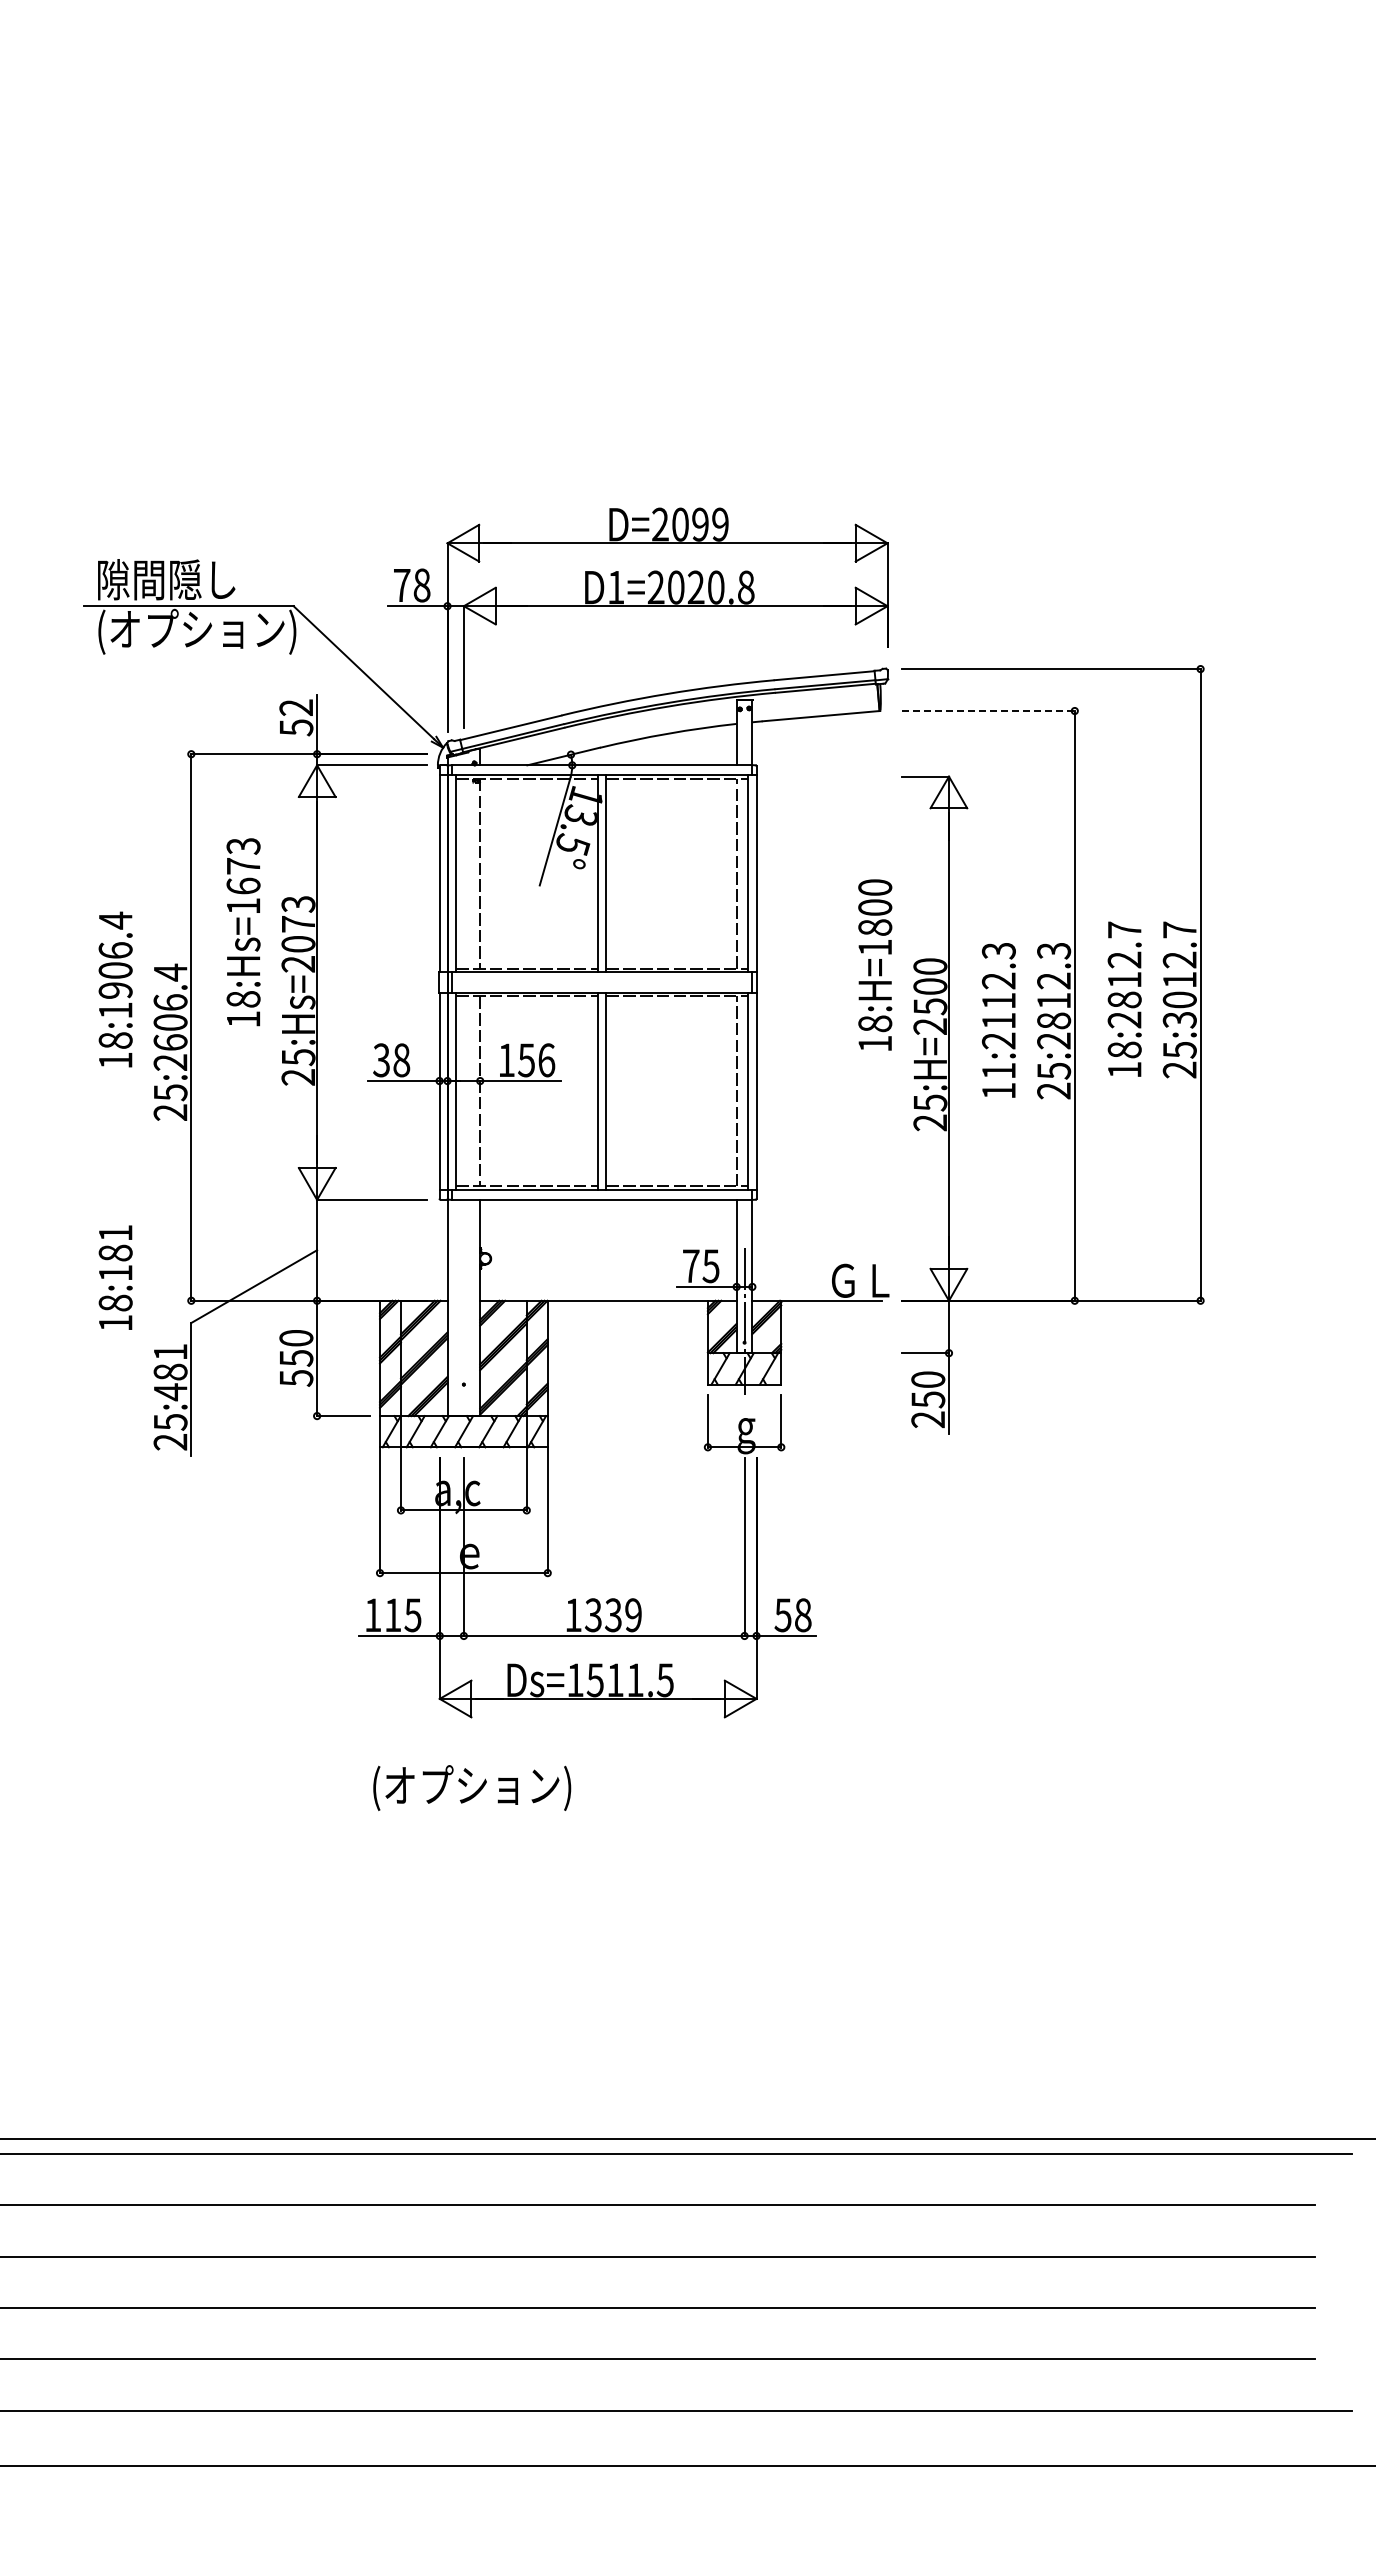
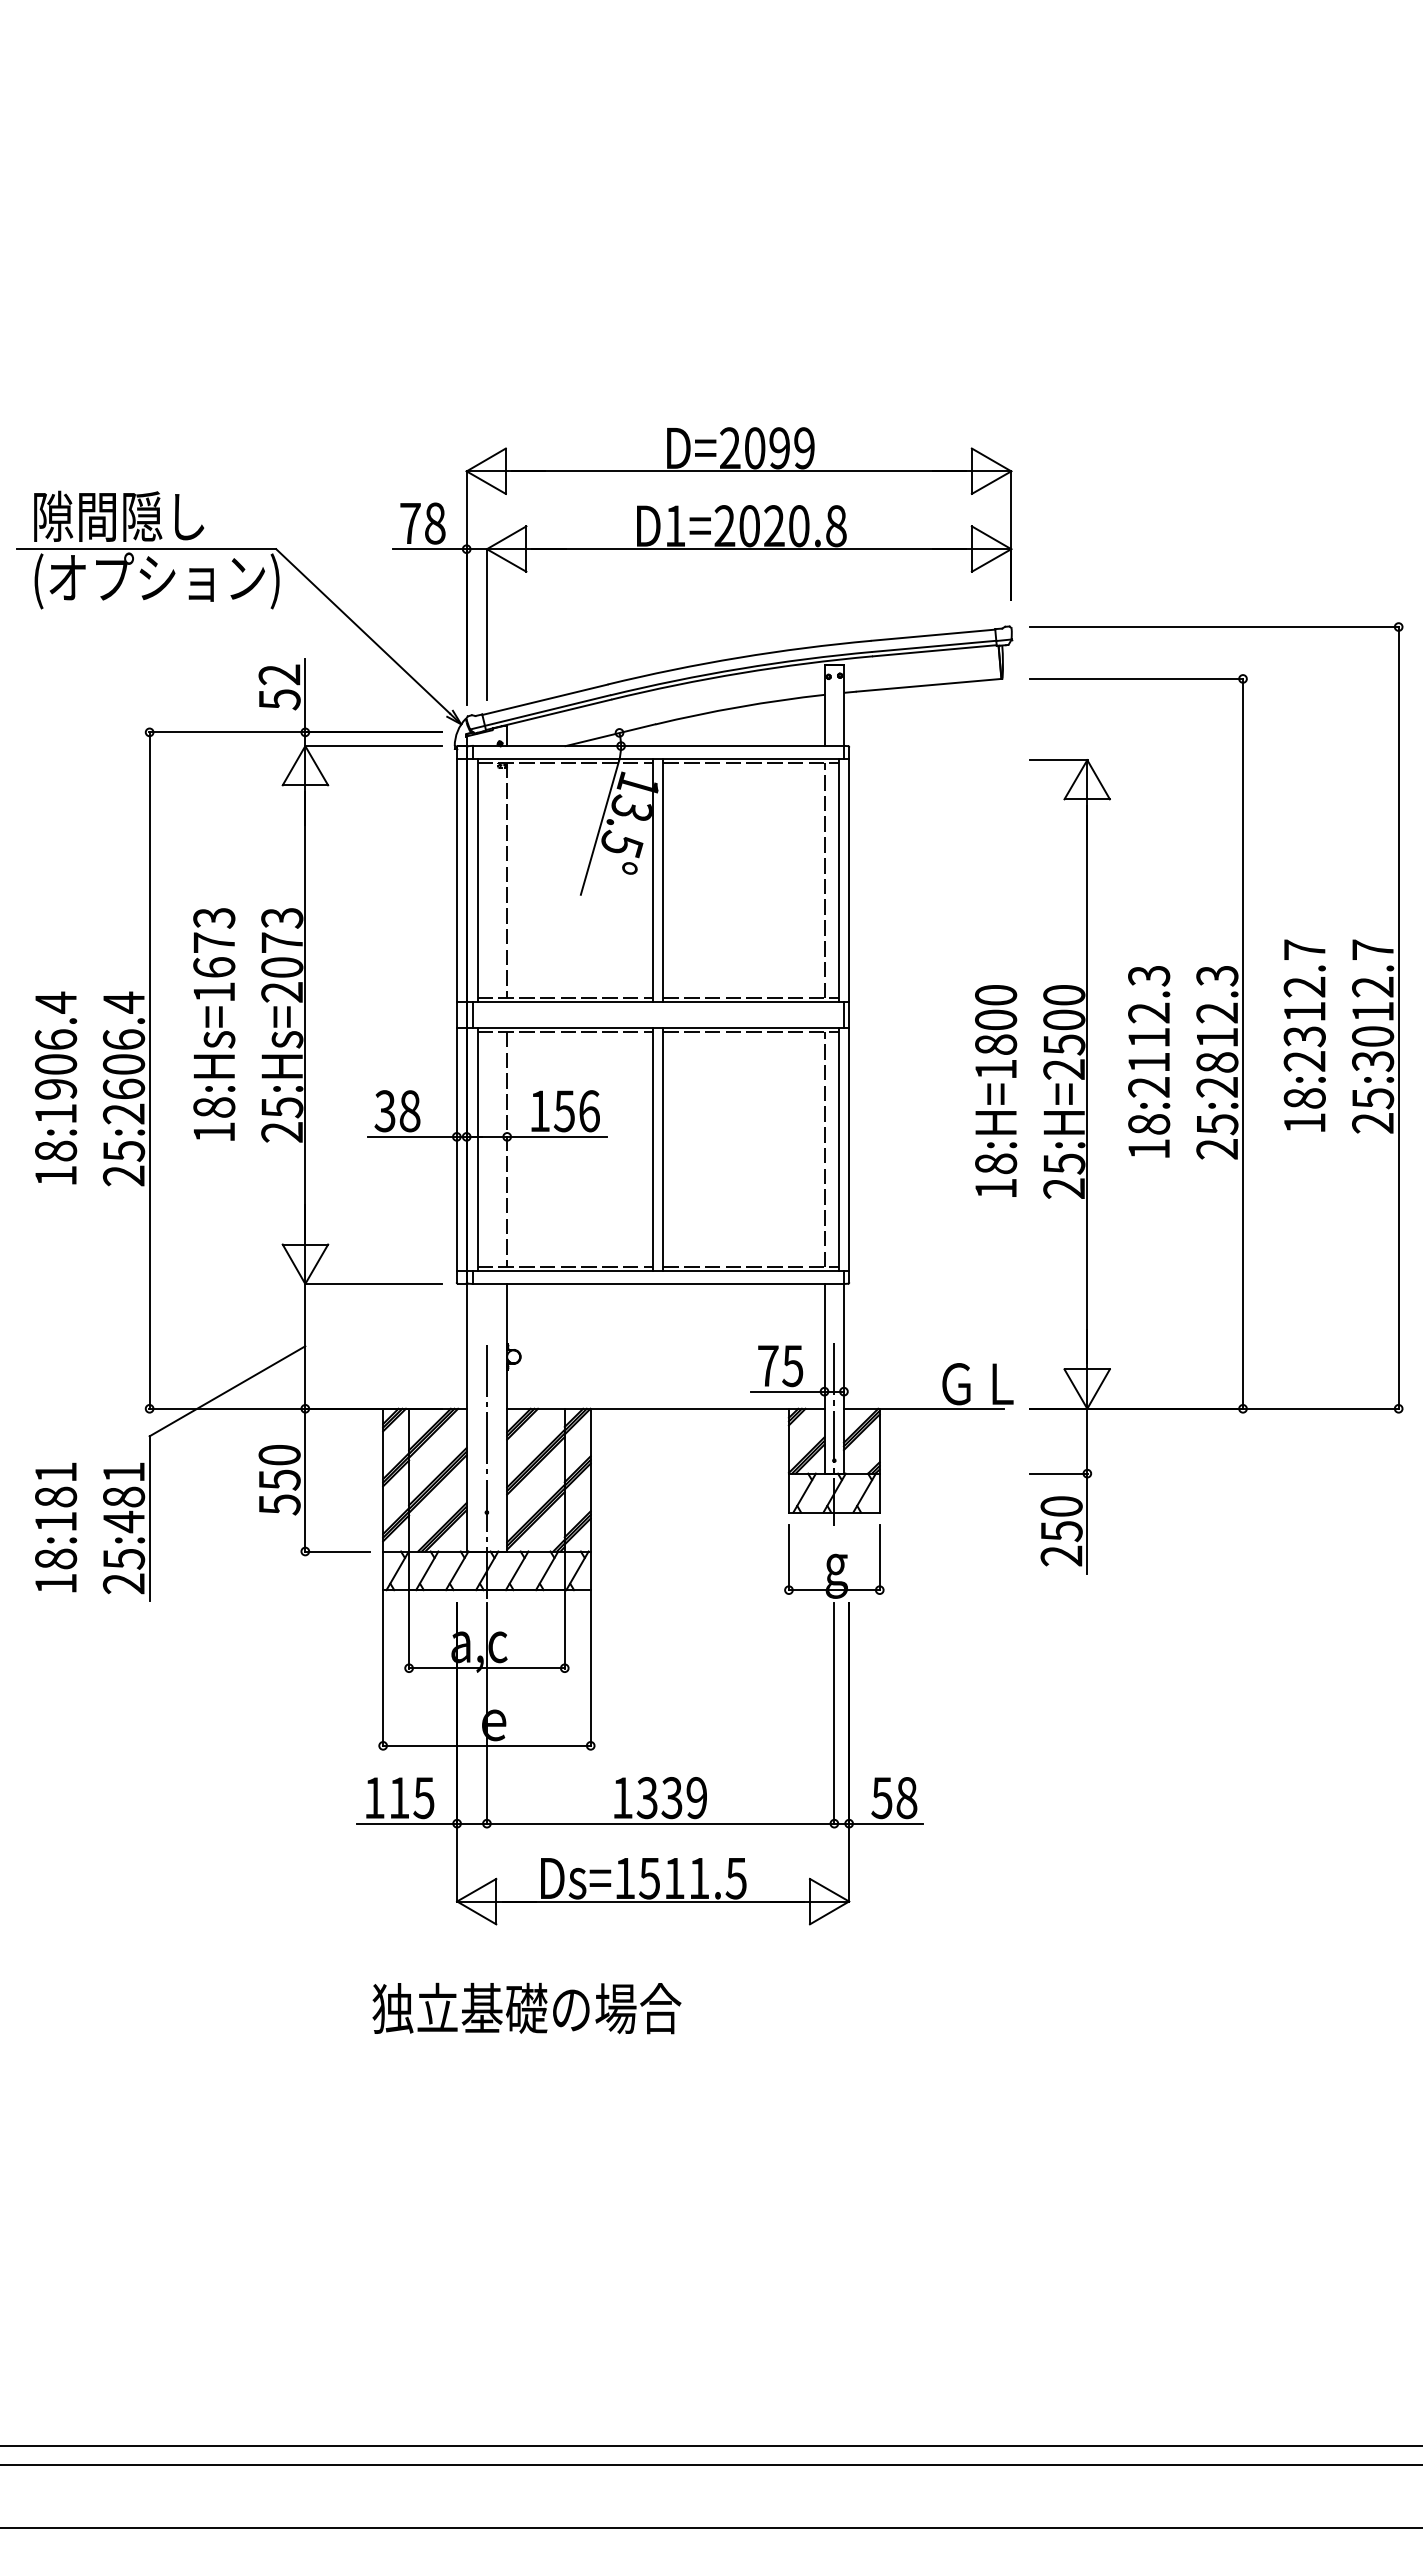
line: (989, 711) -> (1137, 679), dashed -> solid
text: (243, 932) -> (214, 1024), moved
text: (875, 964) -> (996, 1090), moved
text: (115, 989) -> (55, 1087), moved
text: (1124, 999) -> (1304, 1035), 18:2812.7 -> 18:2312.7
text: (998, 1070) -> (1148, 1123), 11:2112.3 -> 18:2112.3
text: (115, 1277) -> (55, 1527), moved
line: (463, 1351) -> (486, 1471), added
text: (495, 1787) -> (526, 2011), (オプション) -> 独立基礎の場合

